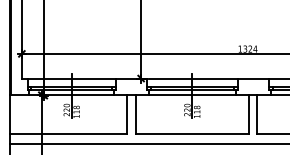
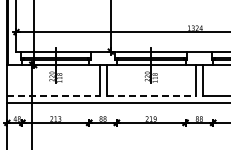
line: (68, 134) -> (53, 95), solid -> dashed
line: (192, 134) -> (151, 95), solid -> dashed

